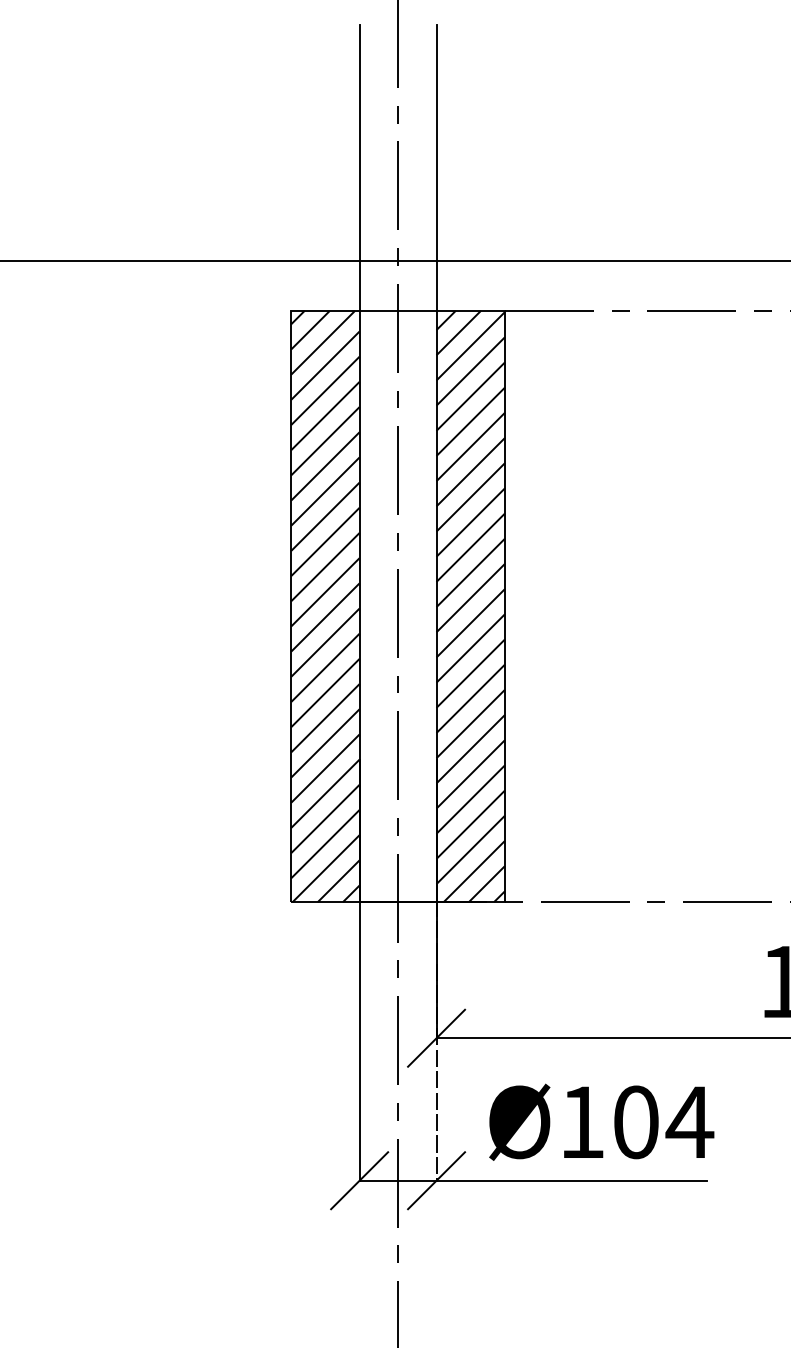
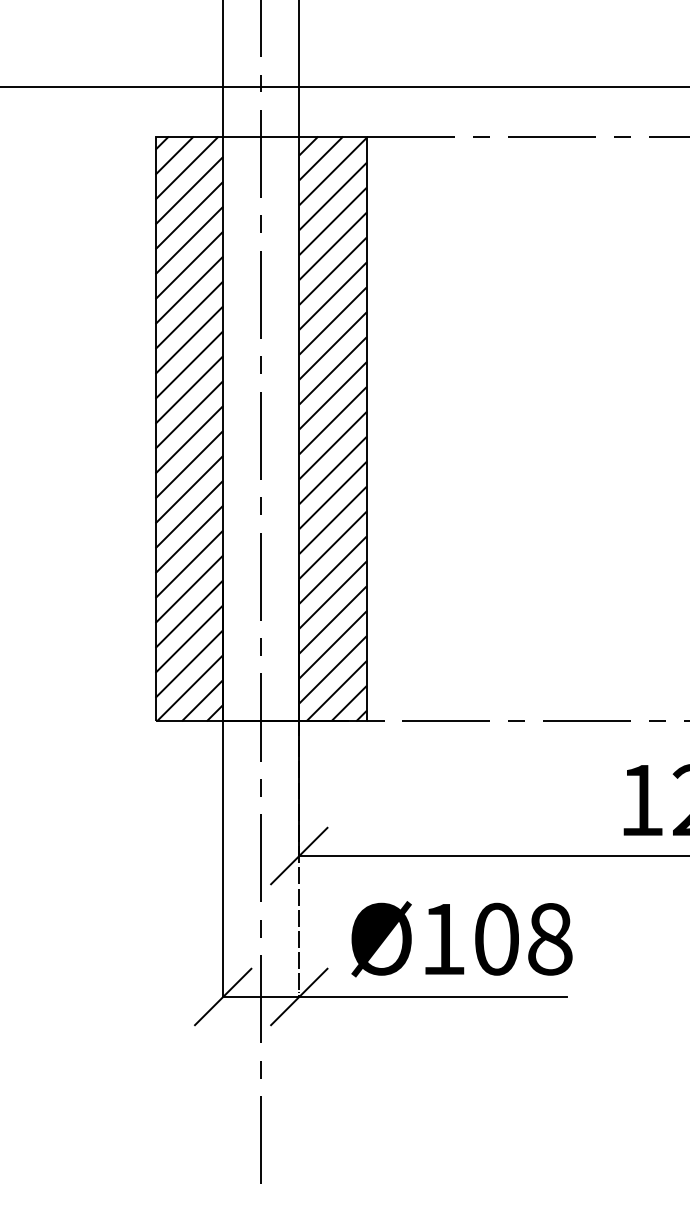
text: (689, 1122) -> (549, 939), Ø104 -> Ø108

